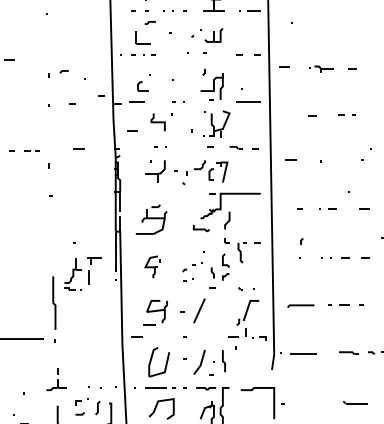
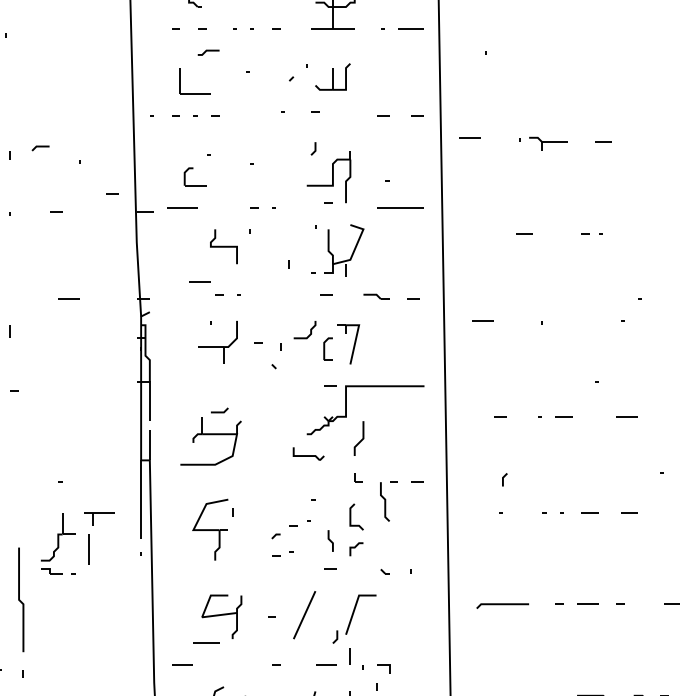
part: (346, 115) -> (591, 233), size x0.62
line: (132, 130) -> (199, 280), moved
part: (152, 266) -> (212, 528), size x1.43
part: (247, 320) -> (353, 633), moved

